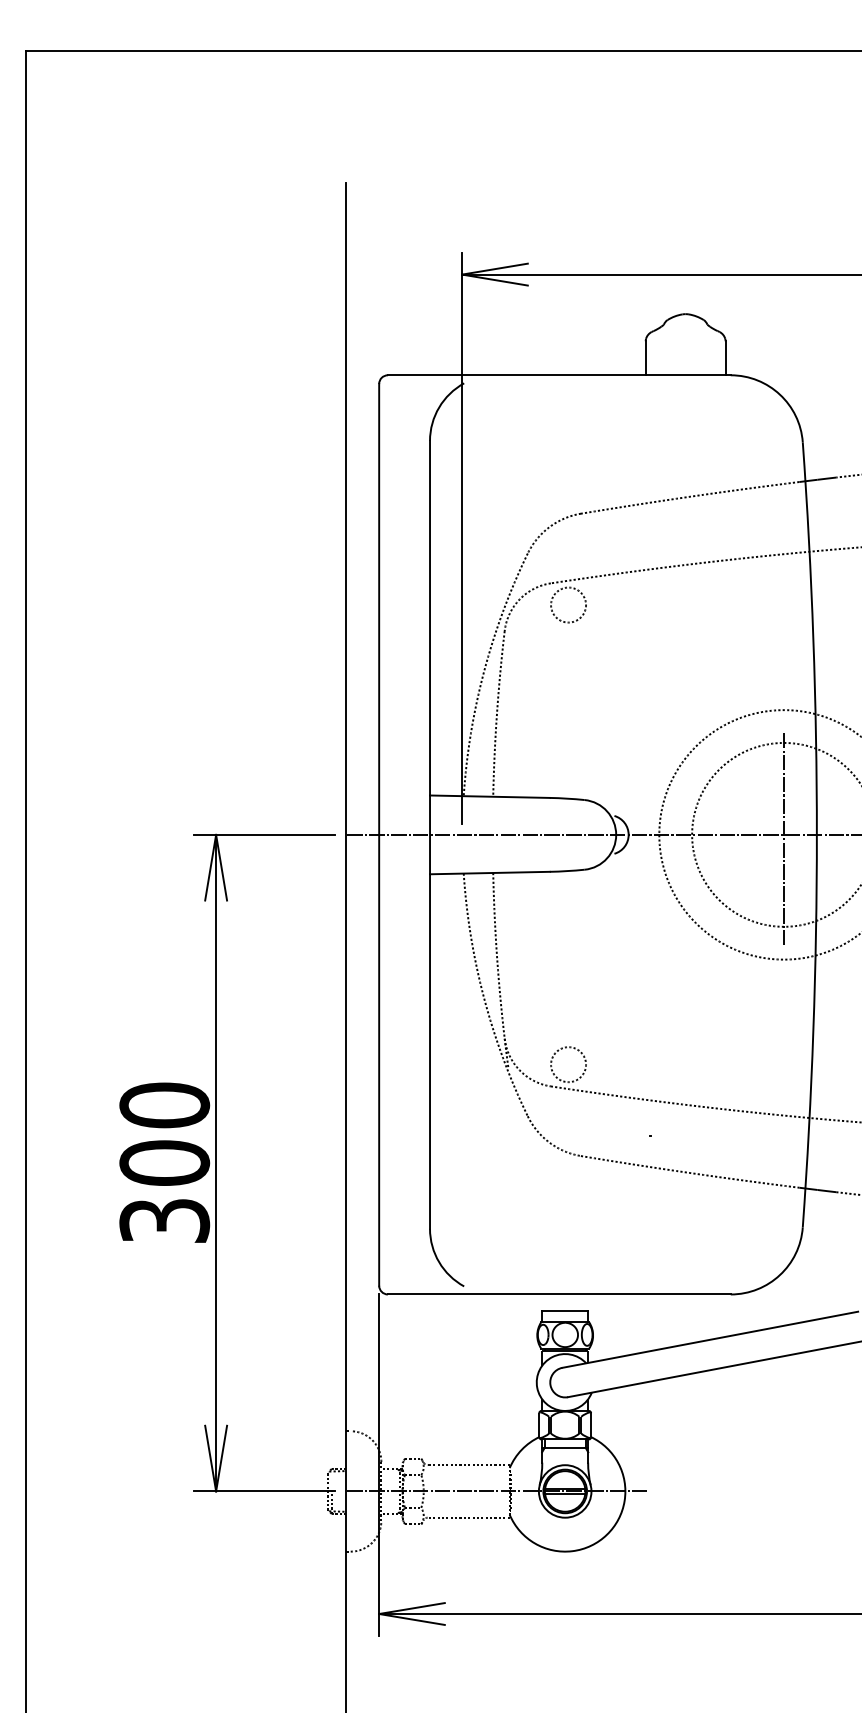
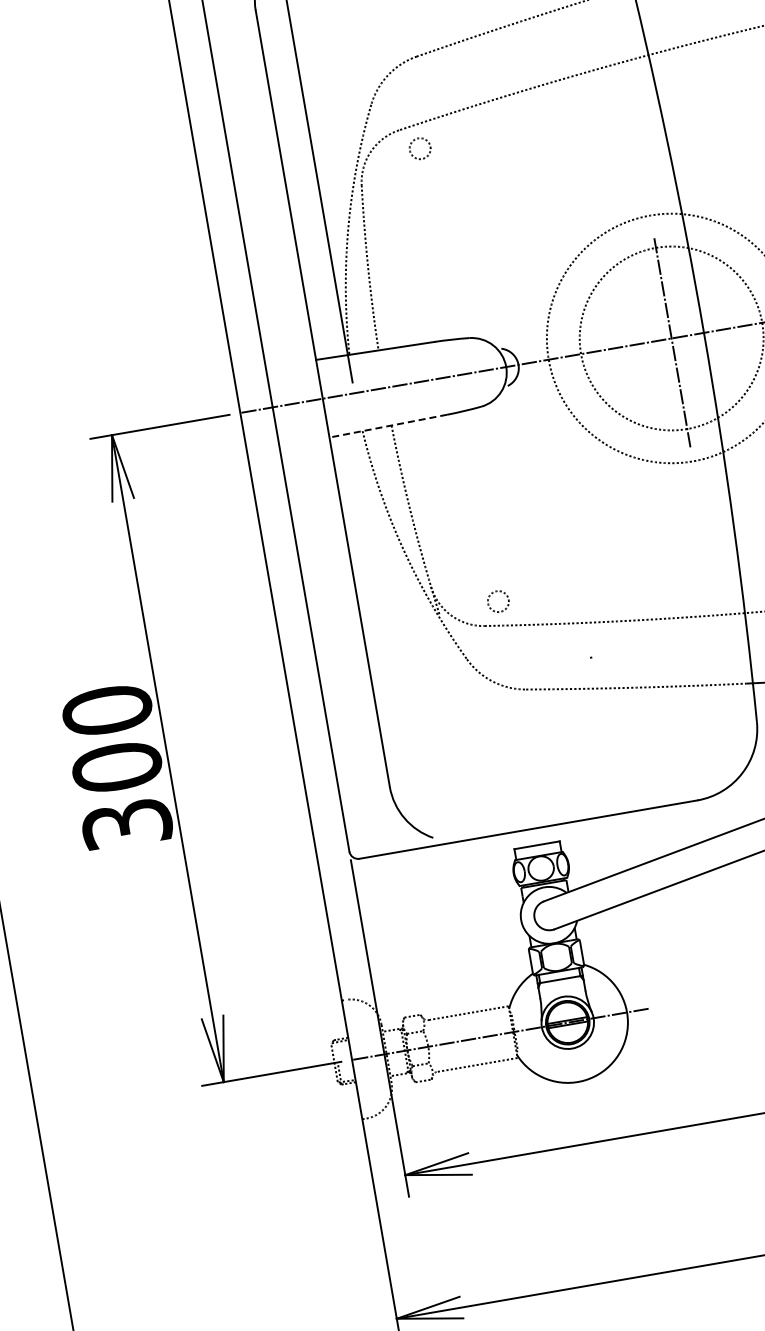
circle: (568, 604) -> (420, 148), size x0.6
line: (489, 873) -> (387, 426), solid -> dashed
circle: (568, 1064) -> (498, 601), size x0.6

